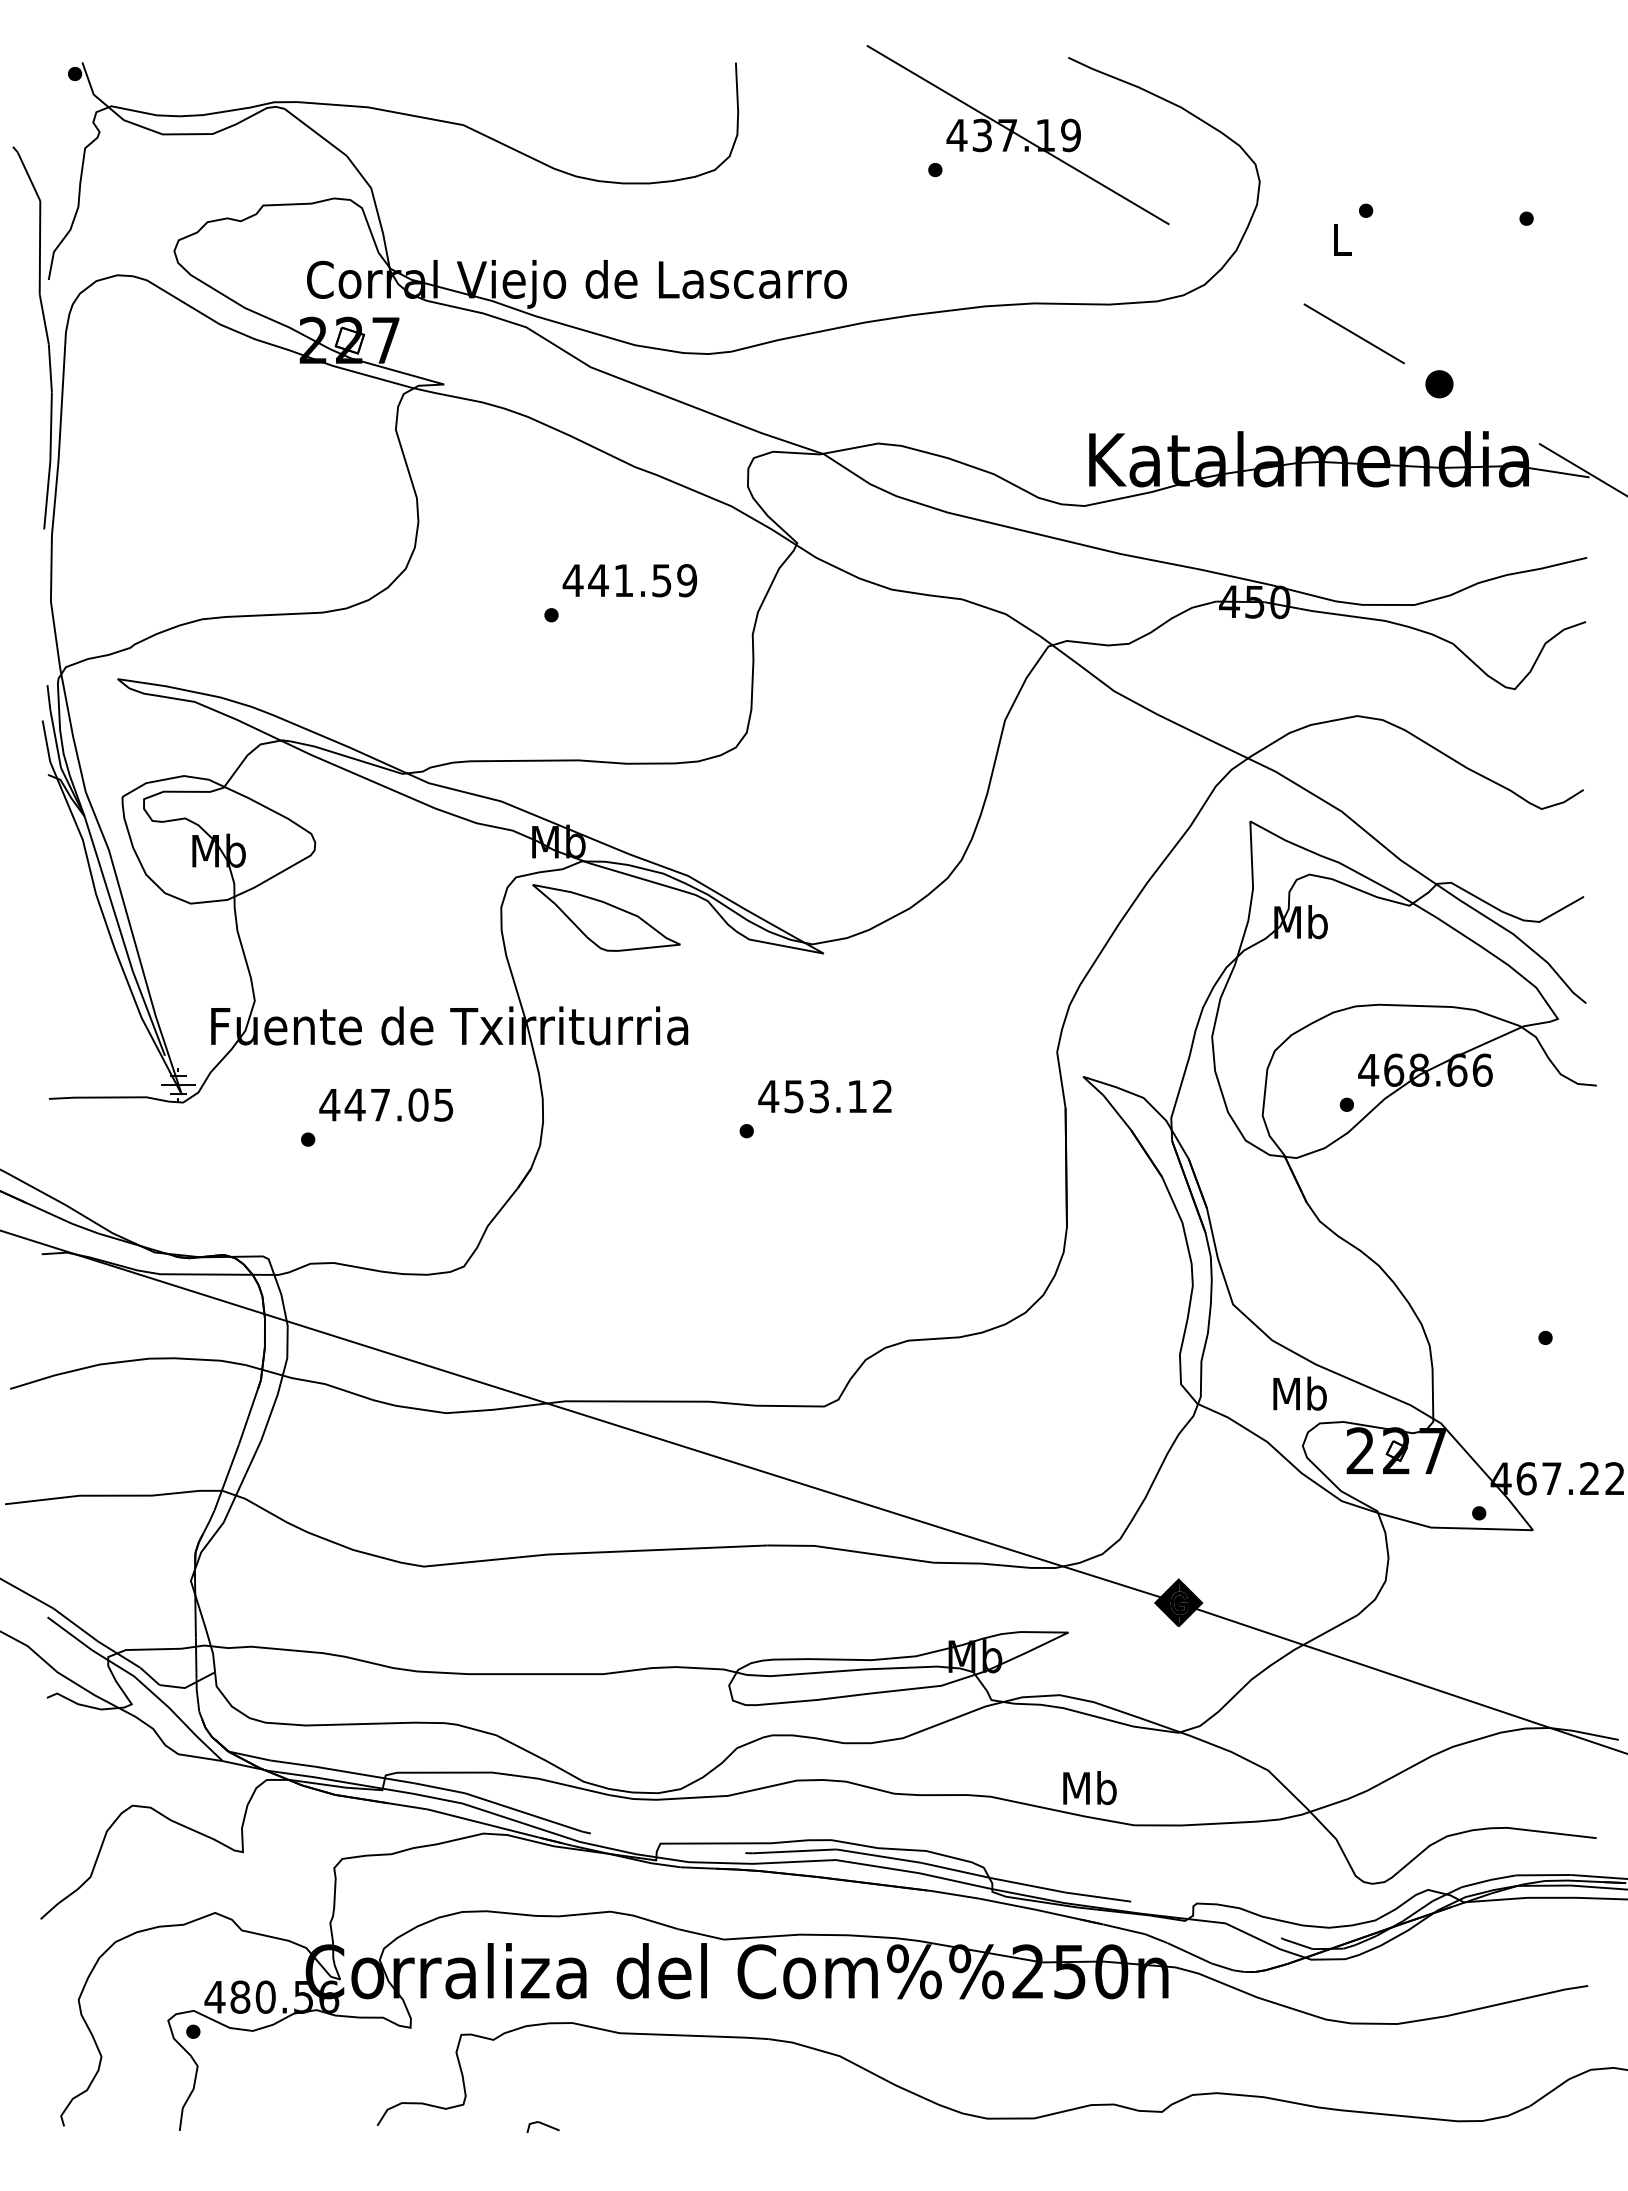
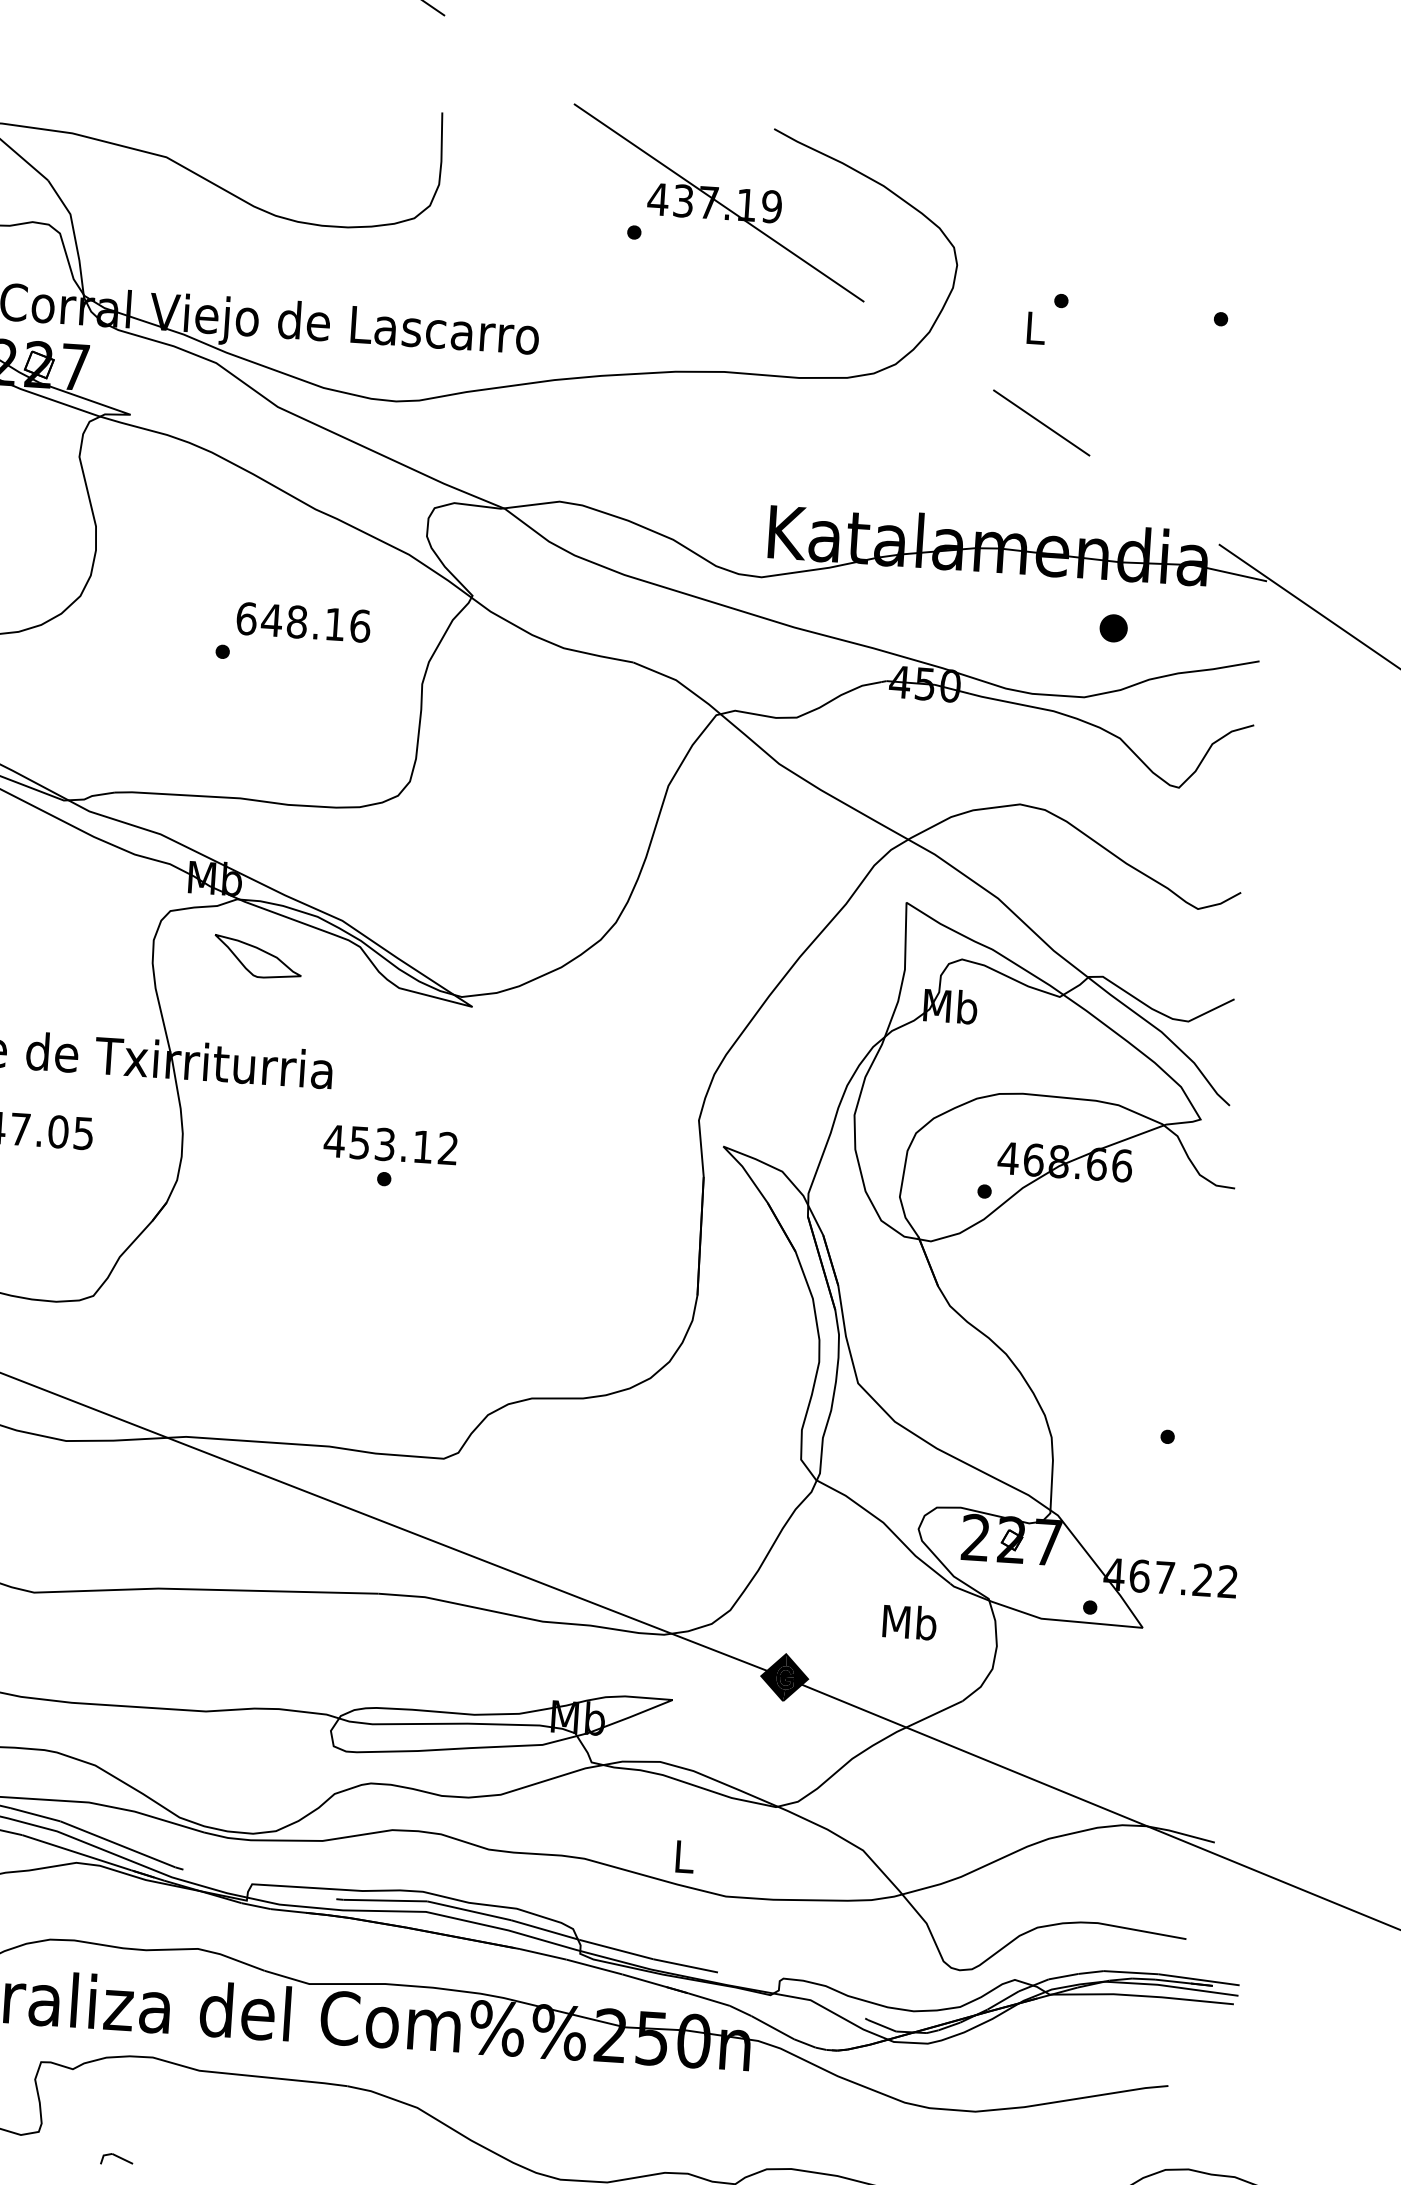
part: (1439, 384) -> (1113, 628), moved
text: (629, 580) -> (302, 622), 441.59 -> 648.16
part: (606, 917) -> (258, 956), size x0.6
text: (824, 1096) -> (390, 1144), moved
text: (1299, 1393) -> (909, 1622), moved
text: (1089, 1788) -> (683, 1856), Mb -> L

